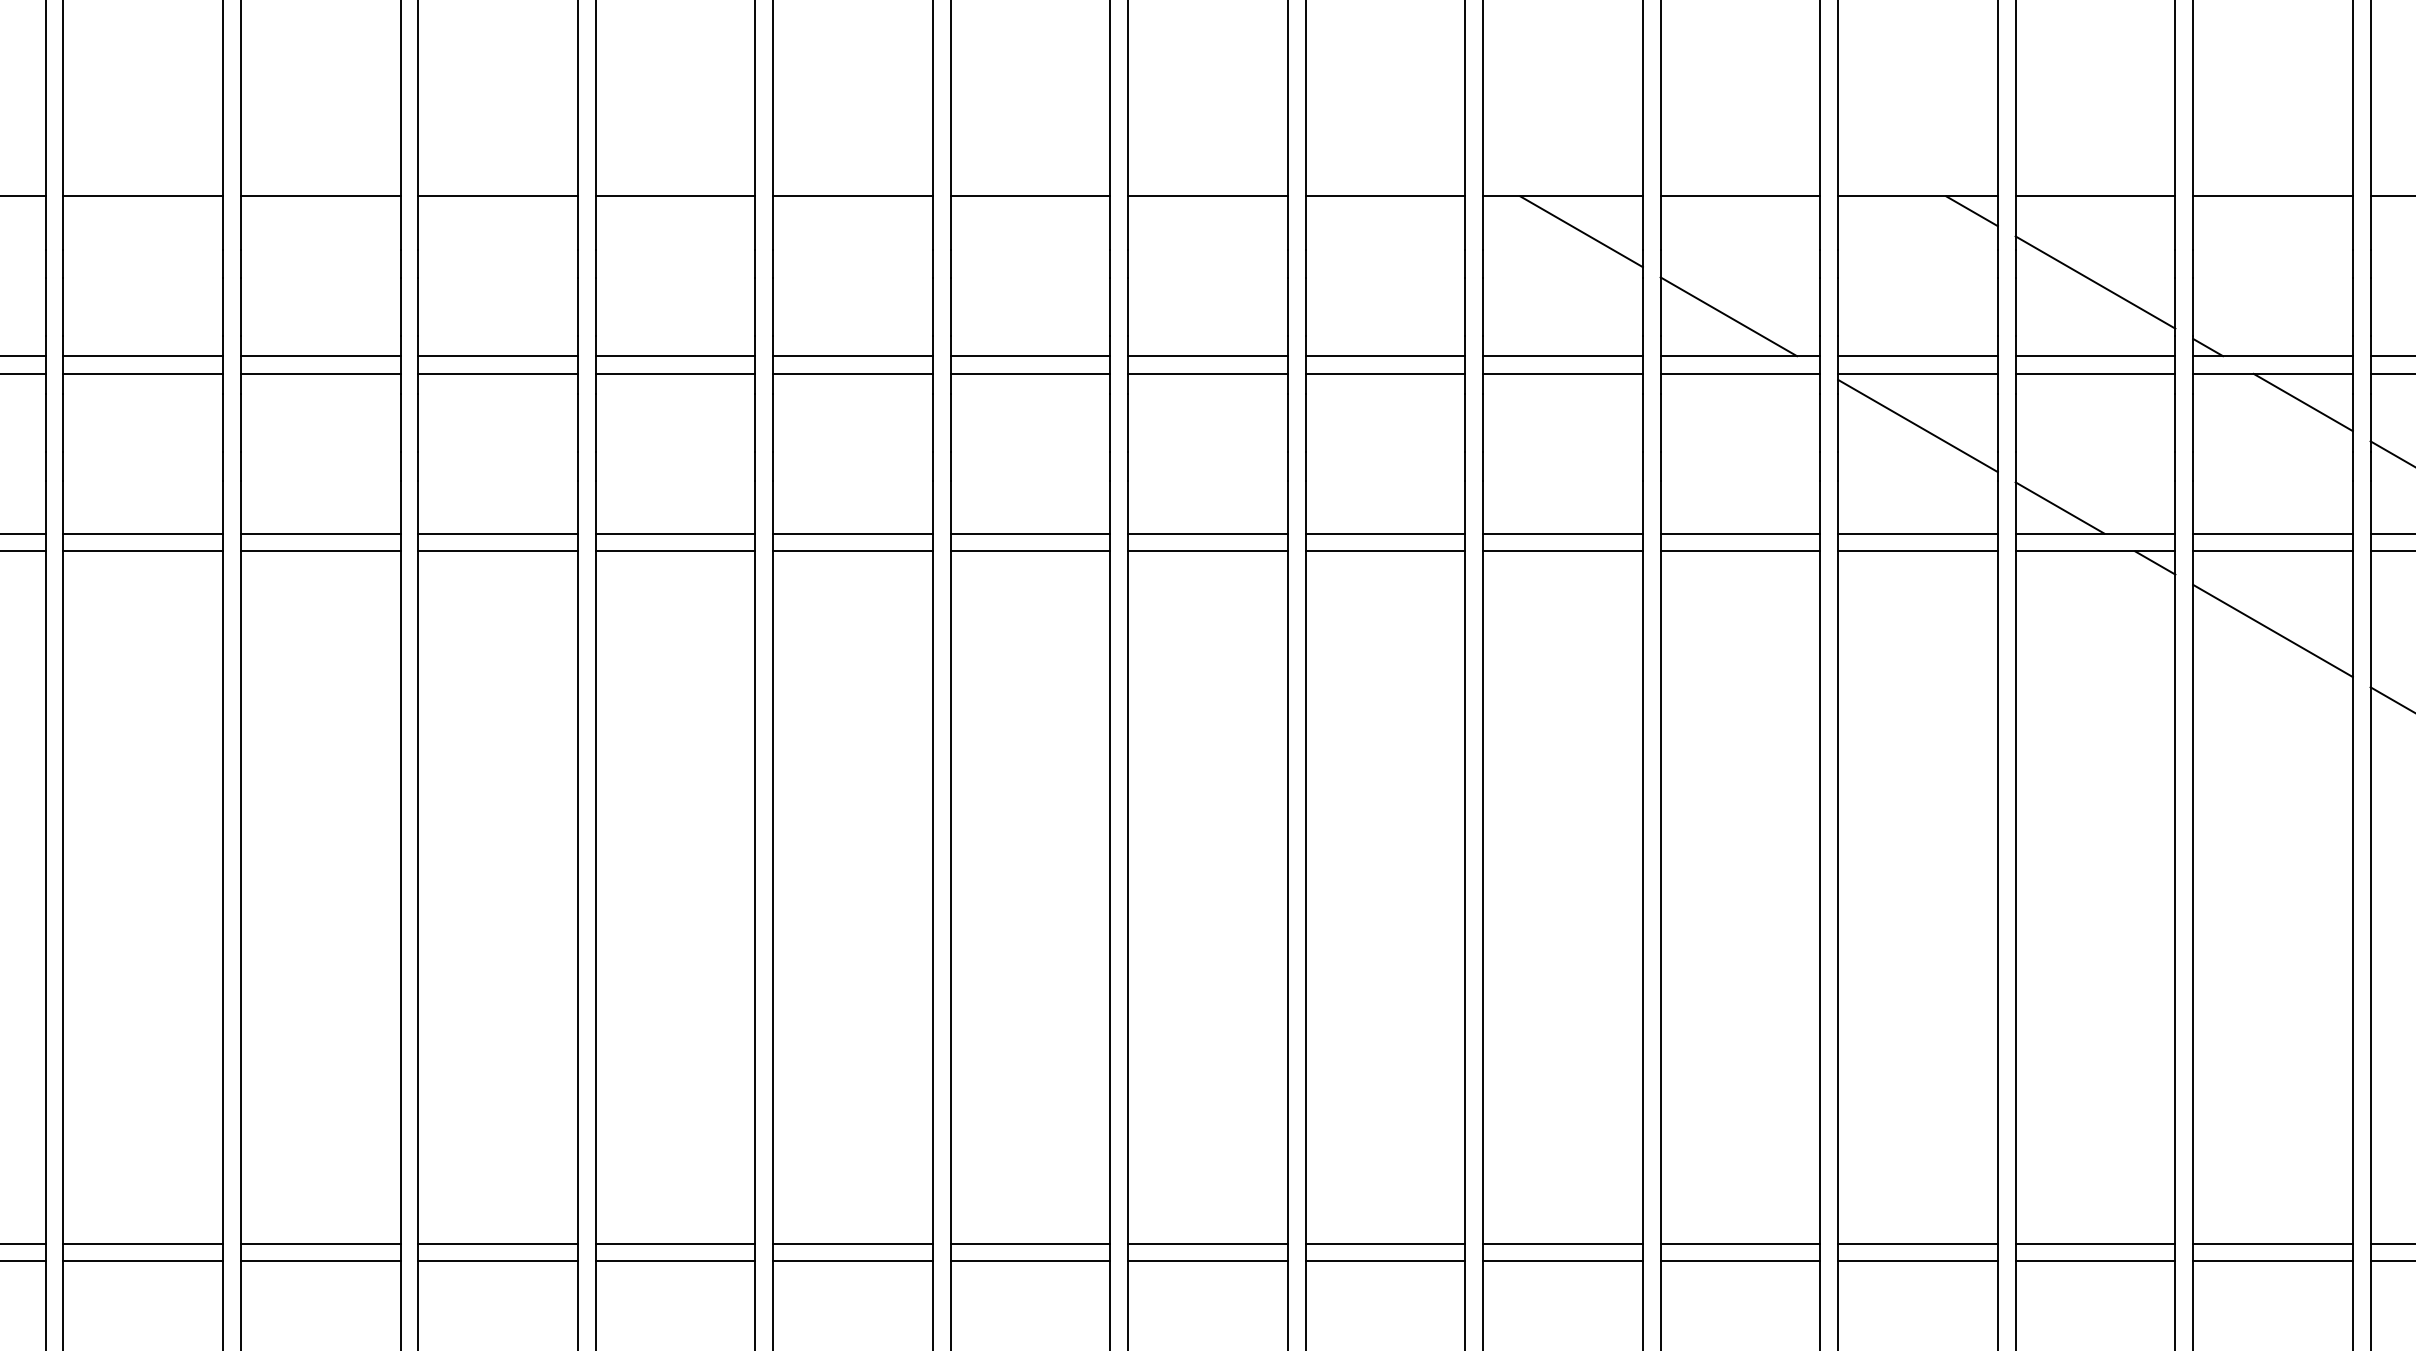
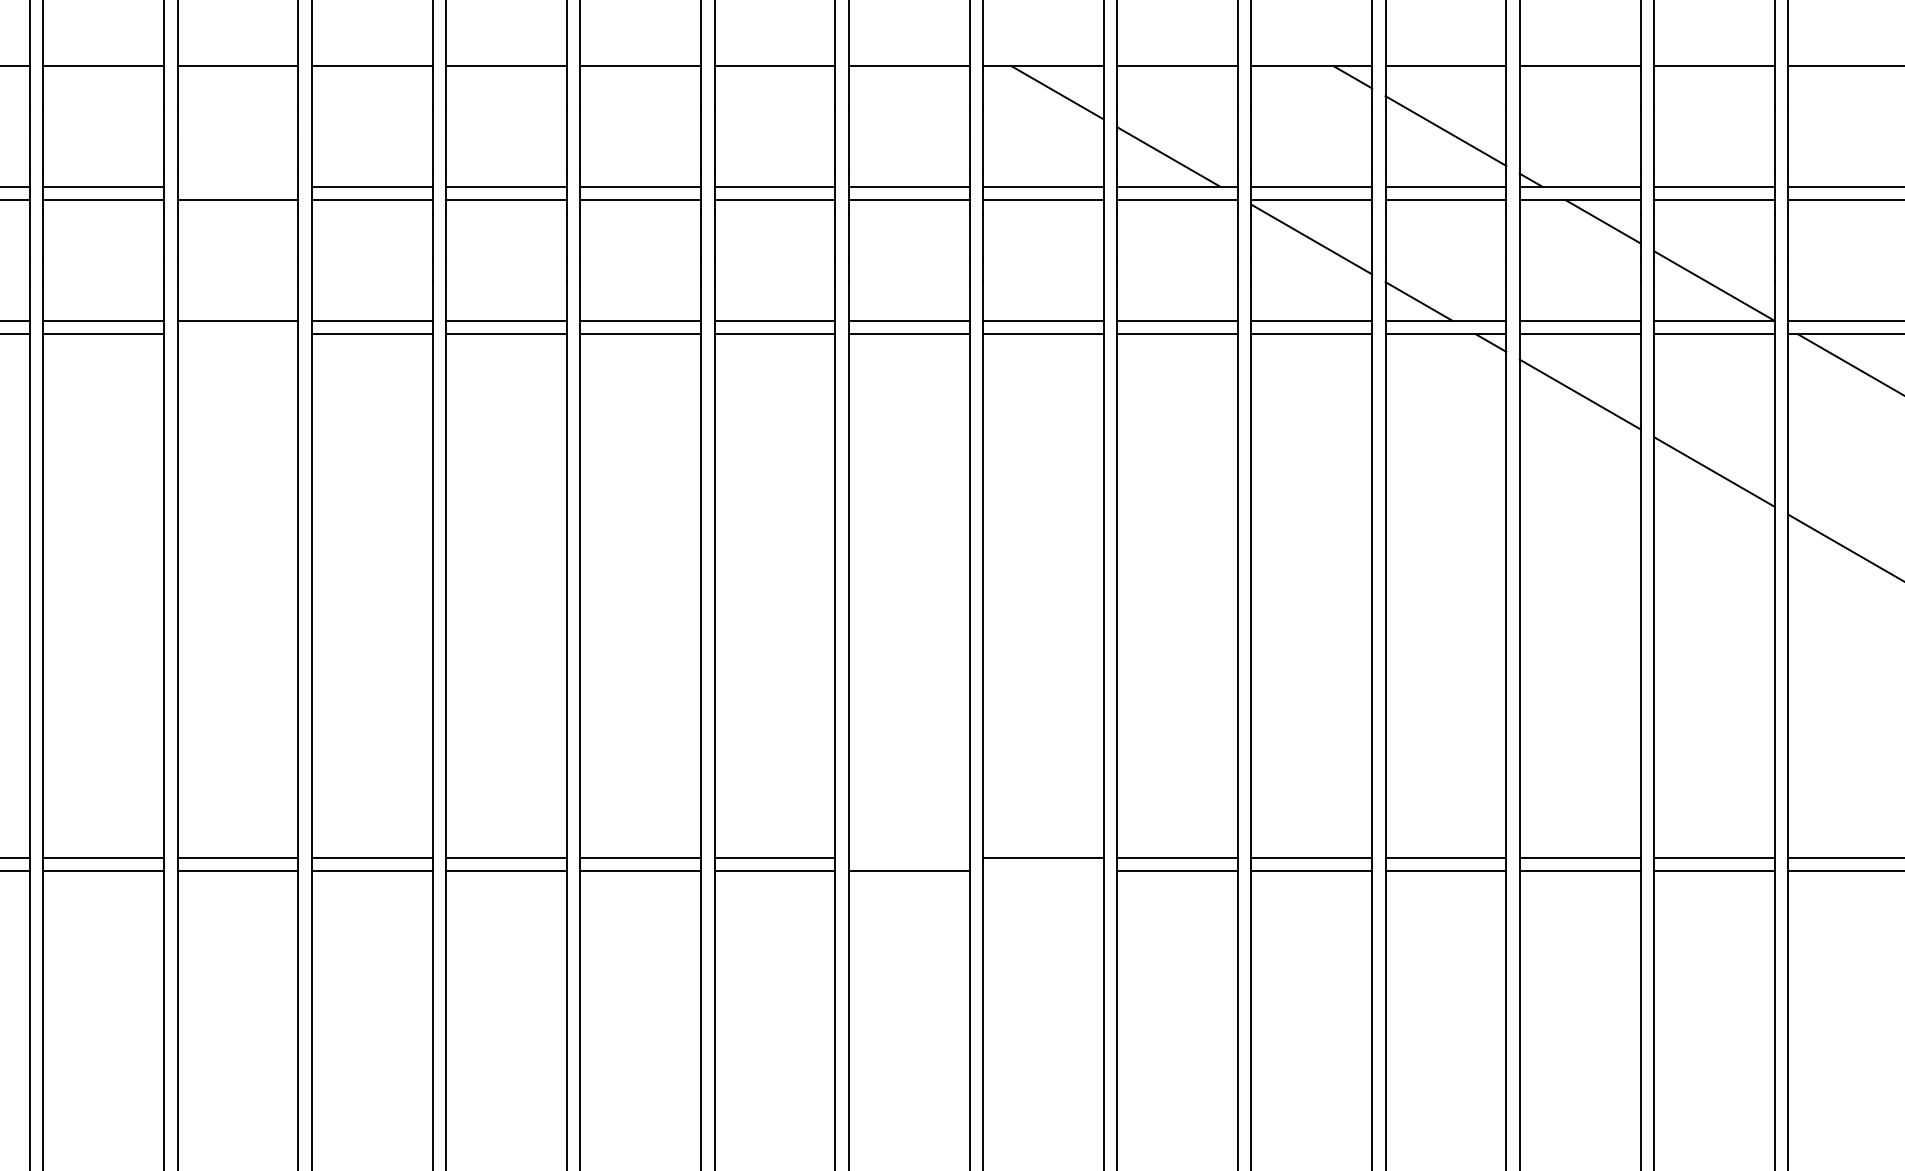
line: (497, 355) -> (237, 186), removed
line: (497, 551) -> (237, 334), removed
line: (1384, 1243) -> (908, 857), removed
line: (1561, 1261) -> (1042, 871), removed

